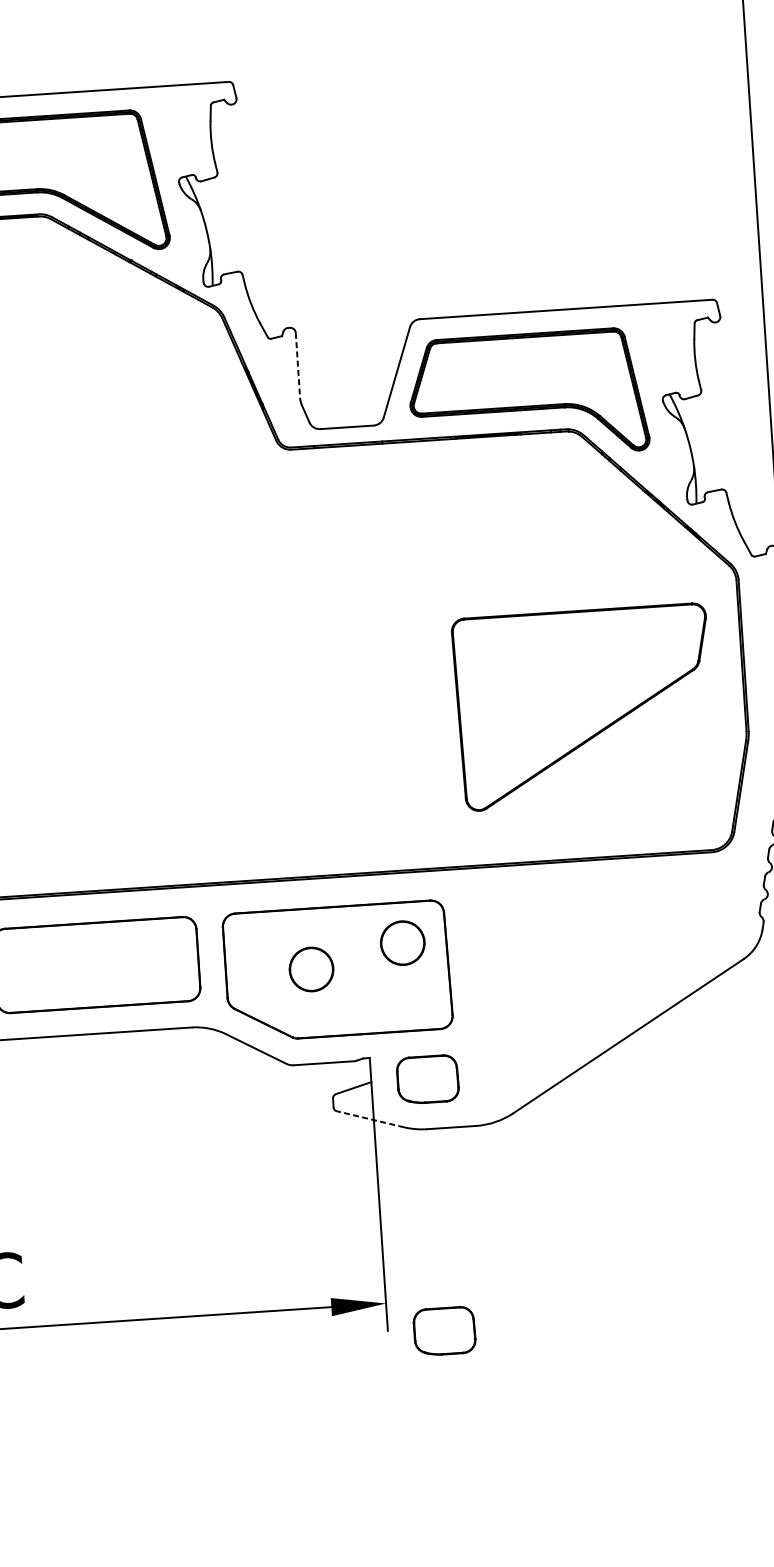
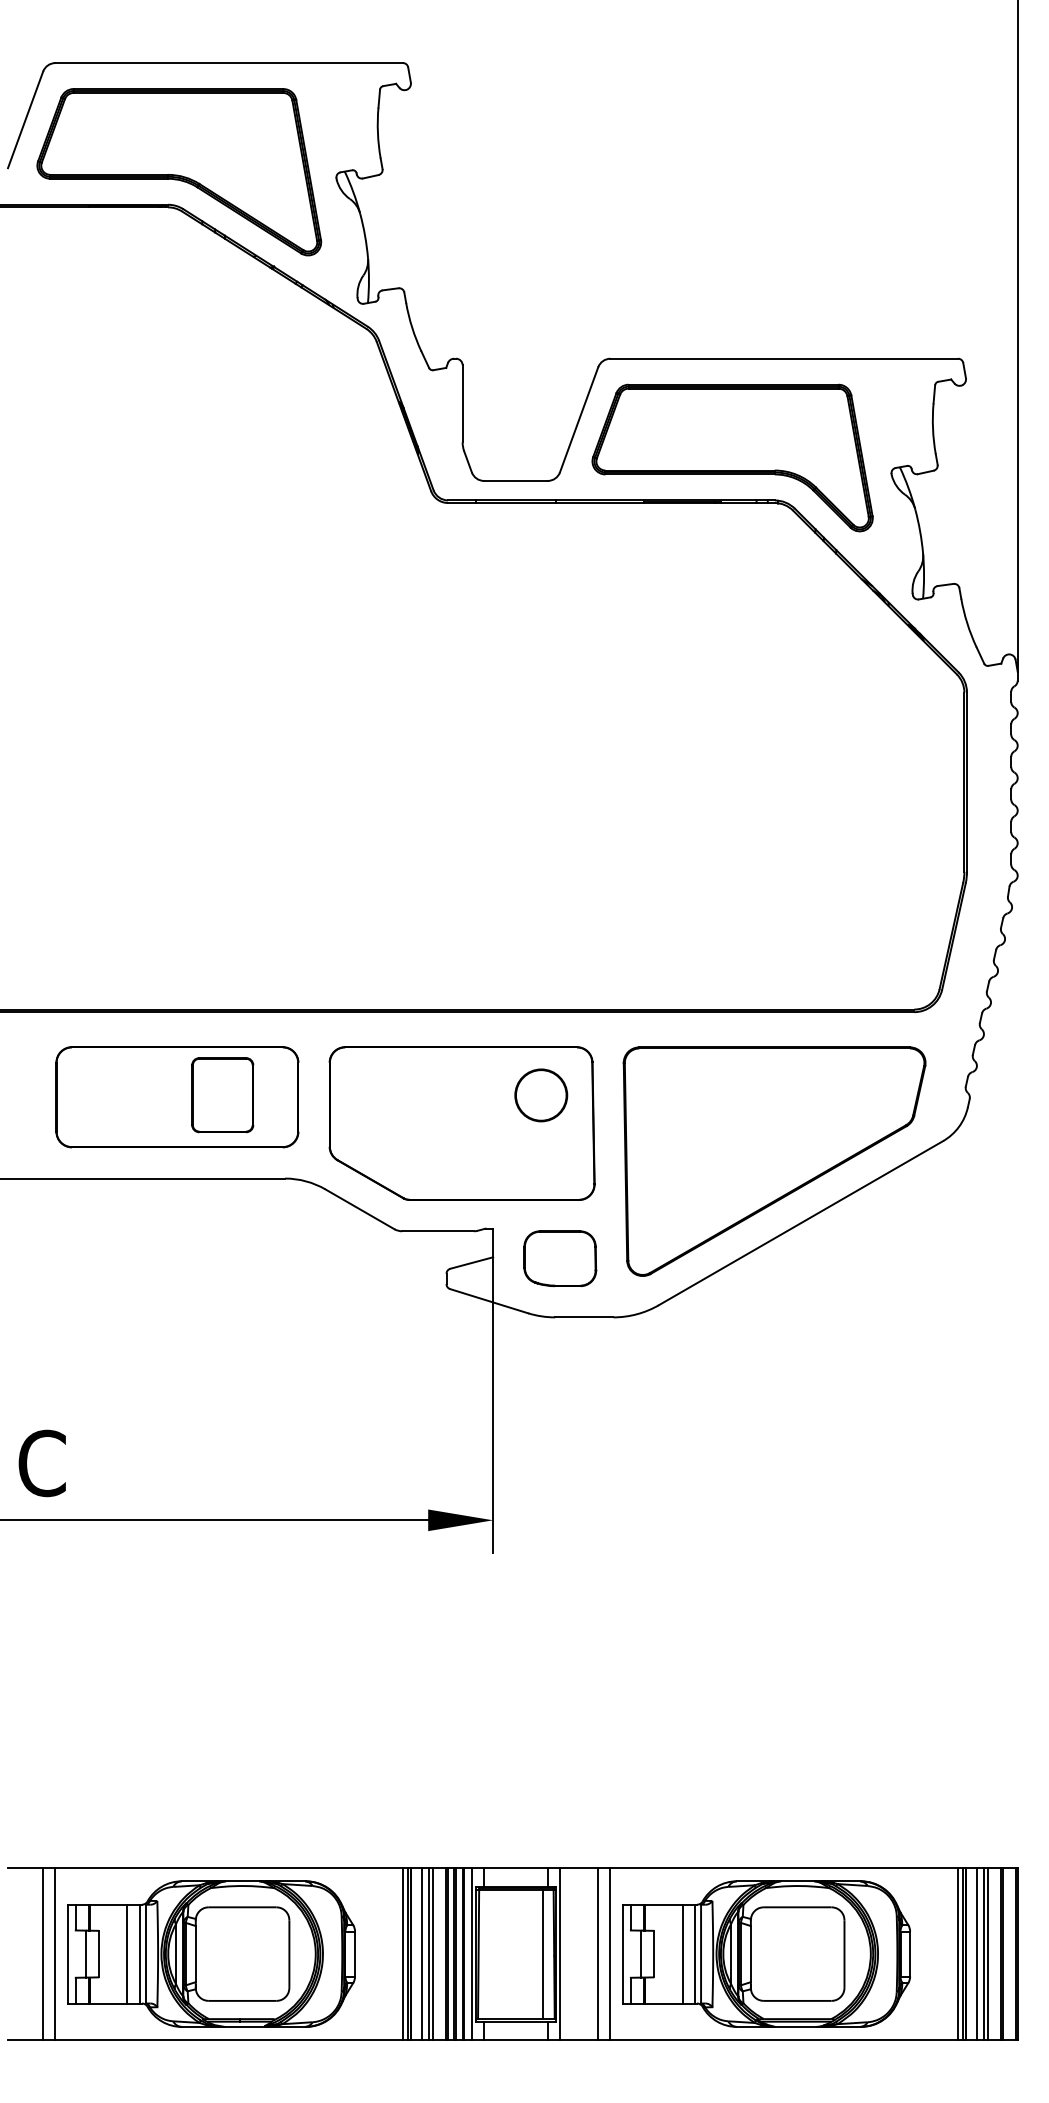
line: (297, 365) -> (462, 403), dashed -> solid
part: (584, 707) -> (774, 1161), moved
part: (134, 961) -> (222, 1095), added
part: (311, 969) -> (431, 1119), removed
line: (370, 1119) -> (489, 1301), dashed -> solid
part: (444, 1331) -> (560, 1557), removed

